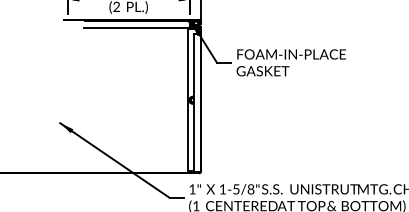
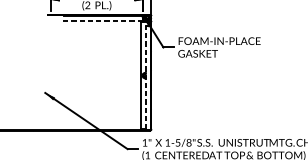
line: (137, 27) -> (103, 20), solid -> dashed
line: (194, 102) -> (146, 77), solid -> dashed

